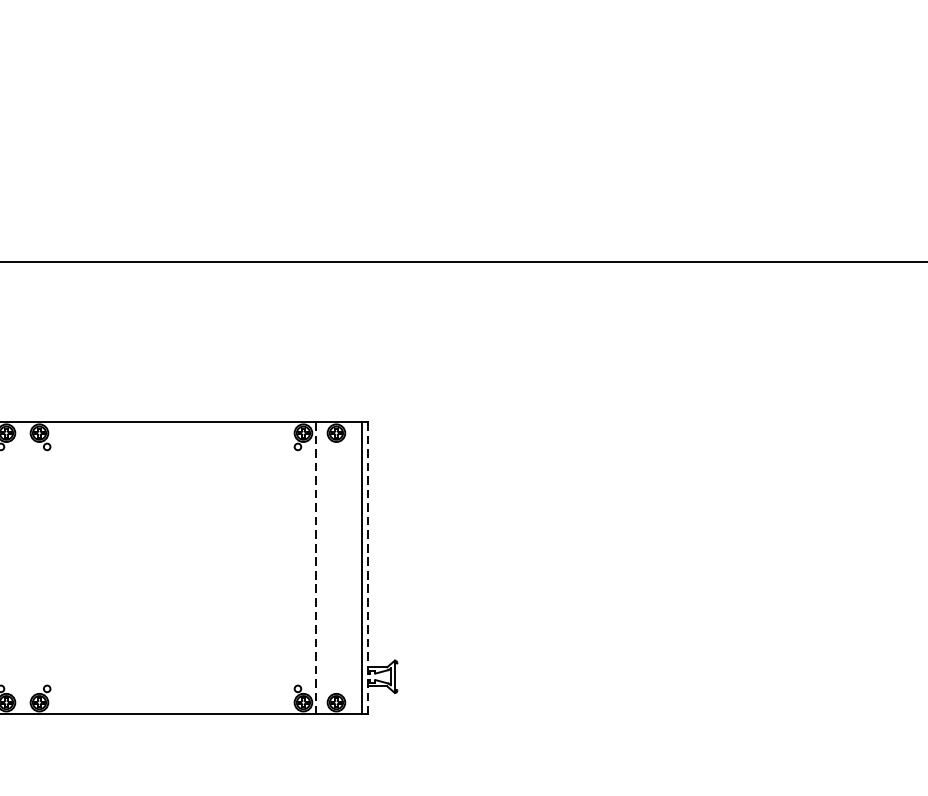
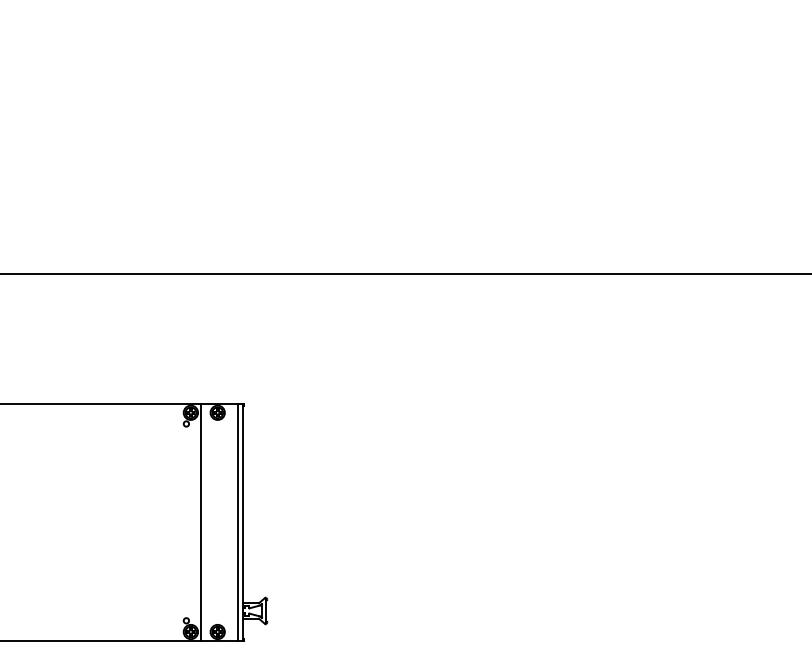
line: (315, 568) -> (200, 522), dashed -> solid
line: (368, 568) -> (243, 522), dashed -> solid

